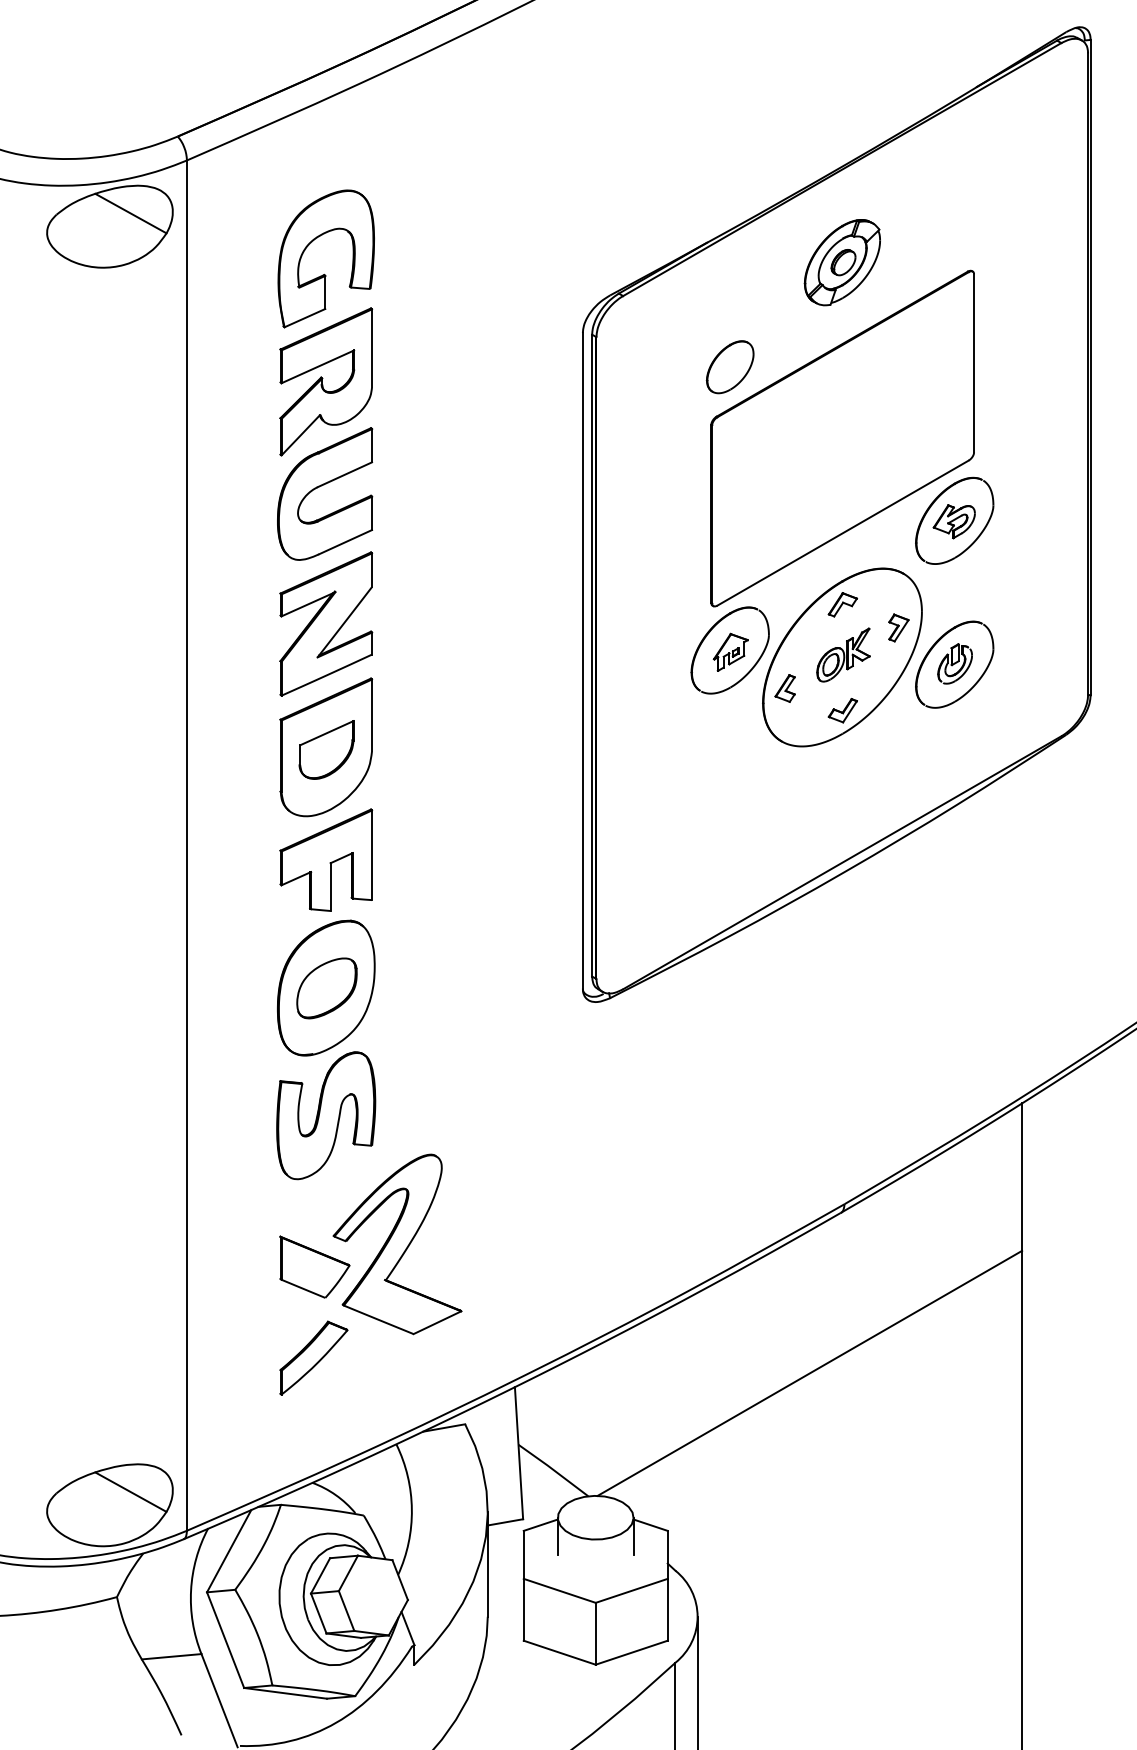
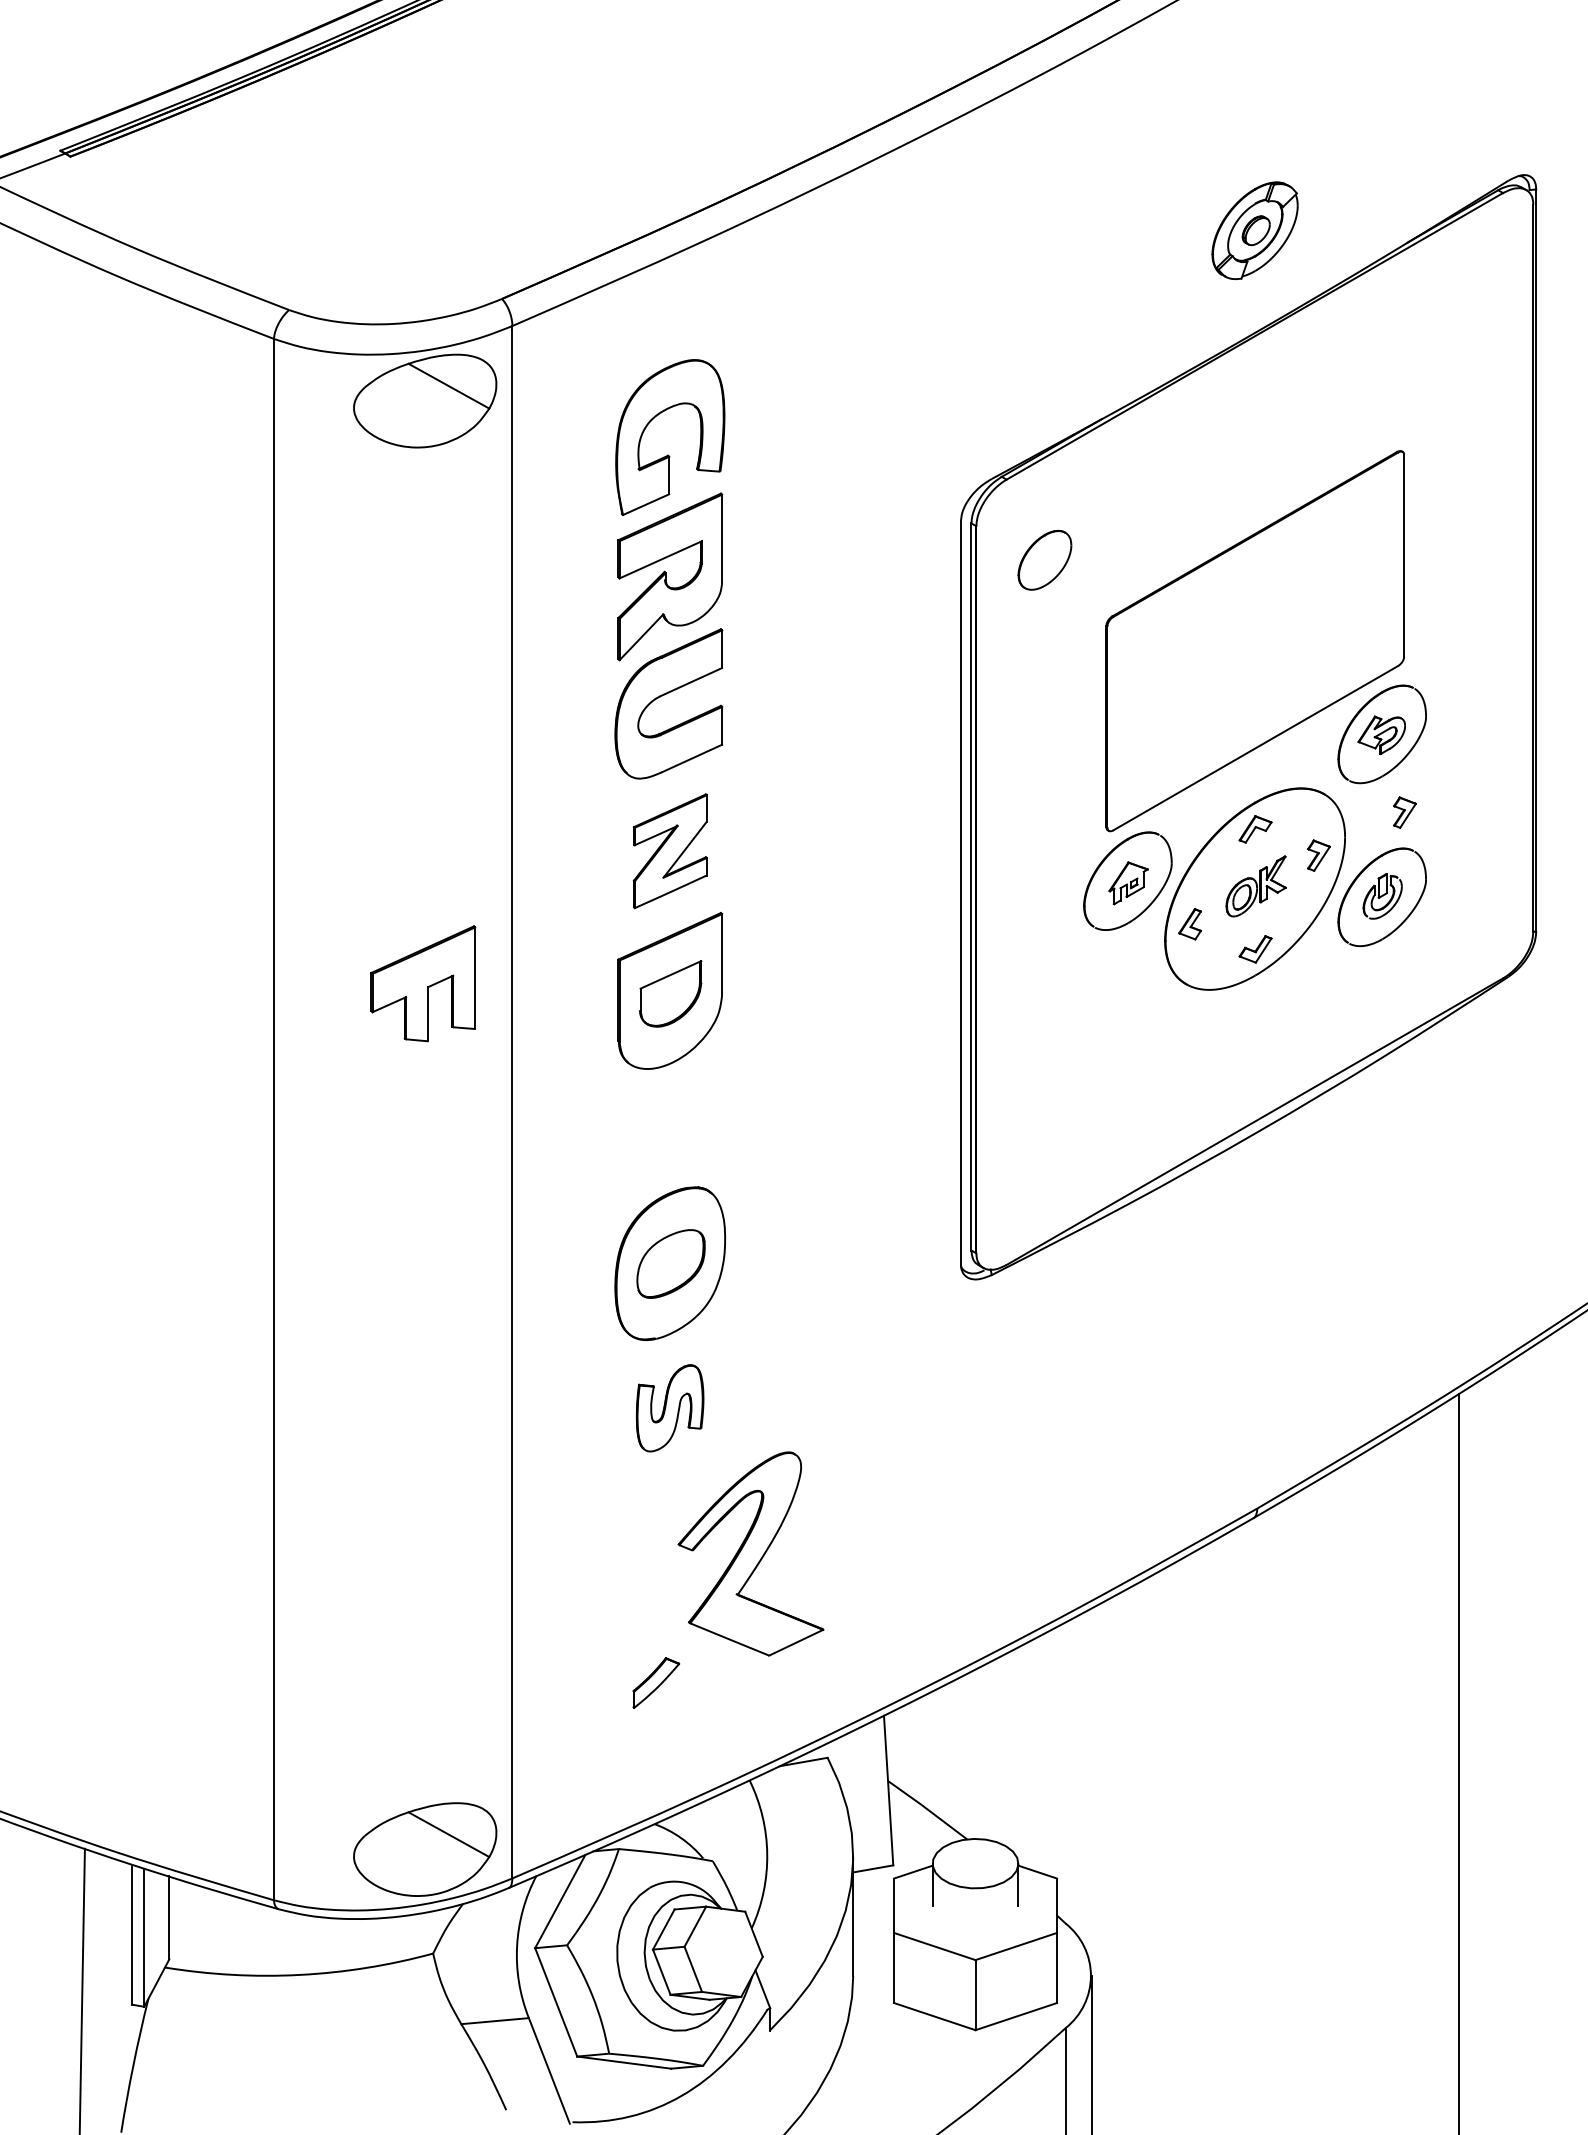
part: (841, 262) -> (1254, 230), moved
part: (729, 366) -> (1044, 559), moved
part: (974, 589) -> (1404, 812), added
part: (326, 624) -> (670, 851), size x0.7
part: (326, 859) -> (423, 983), moved
part: (325, 1115) -> (669, 1408), size x0.6
part: (315, 1266) -> (657, 1579), removed
part: (314, 1357) -> (656, 1682), size x0.6
line: (809, 1372) -> (1217, 1699), removed

